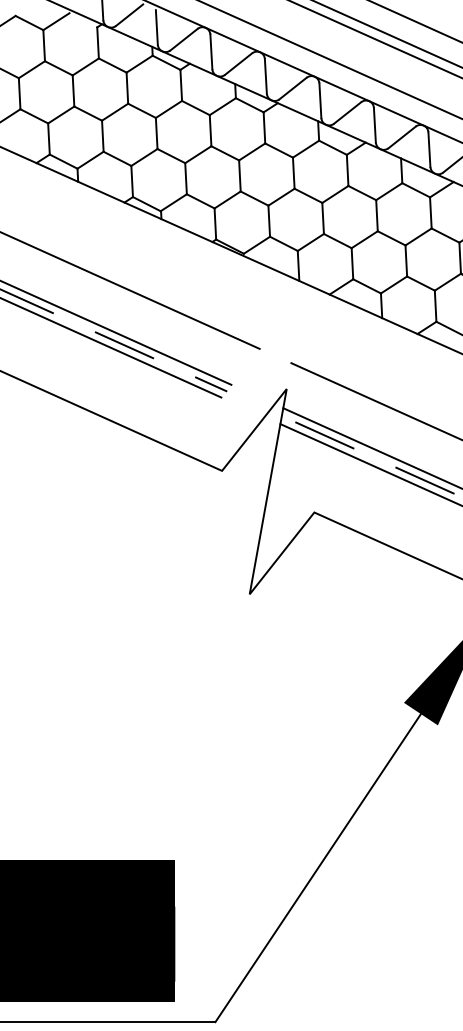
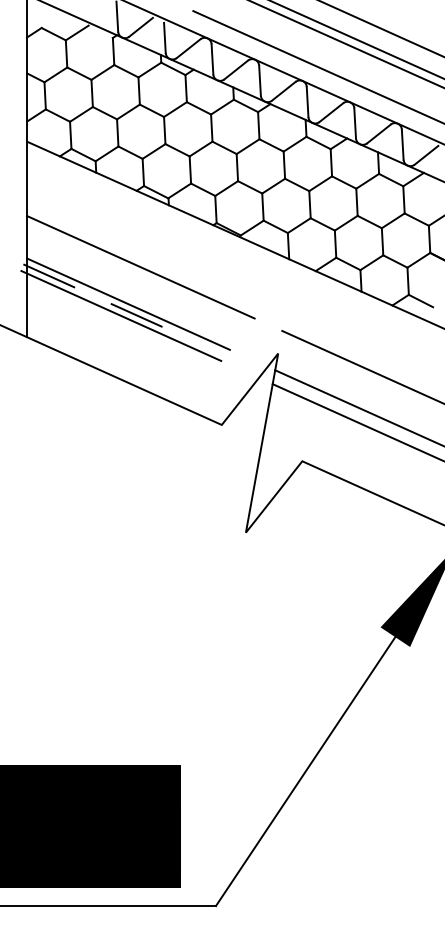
line: (211, 384) -> (212, 349), removed
line: (324, 434) -> (311, 393), removed
line: (424, 480) -> (398, 433), removed

